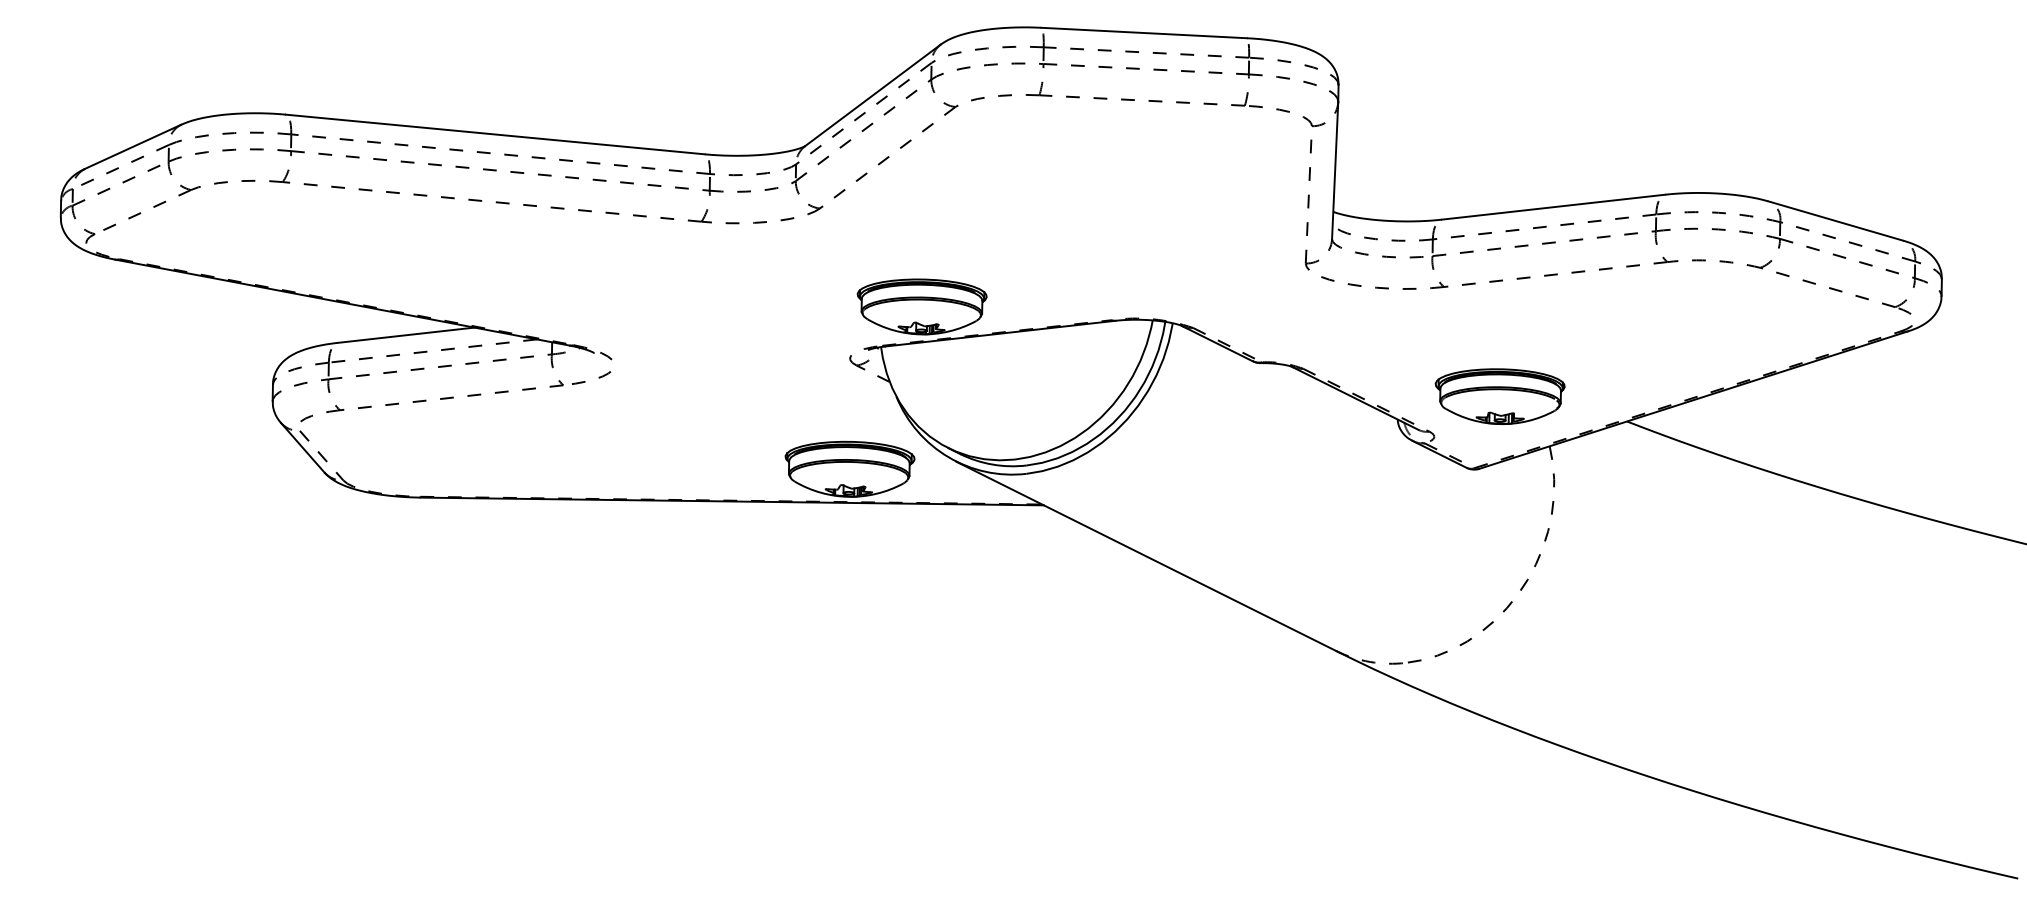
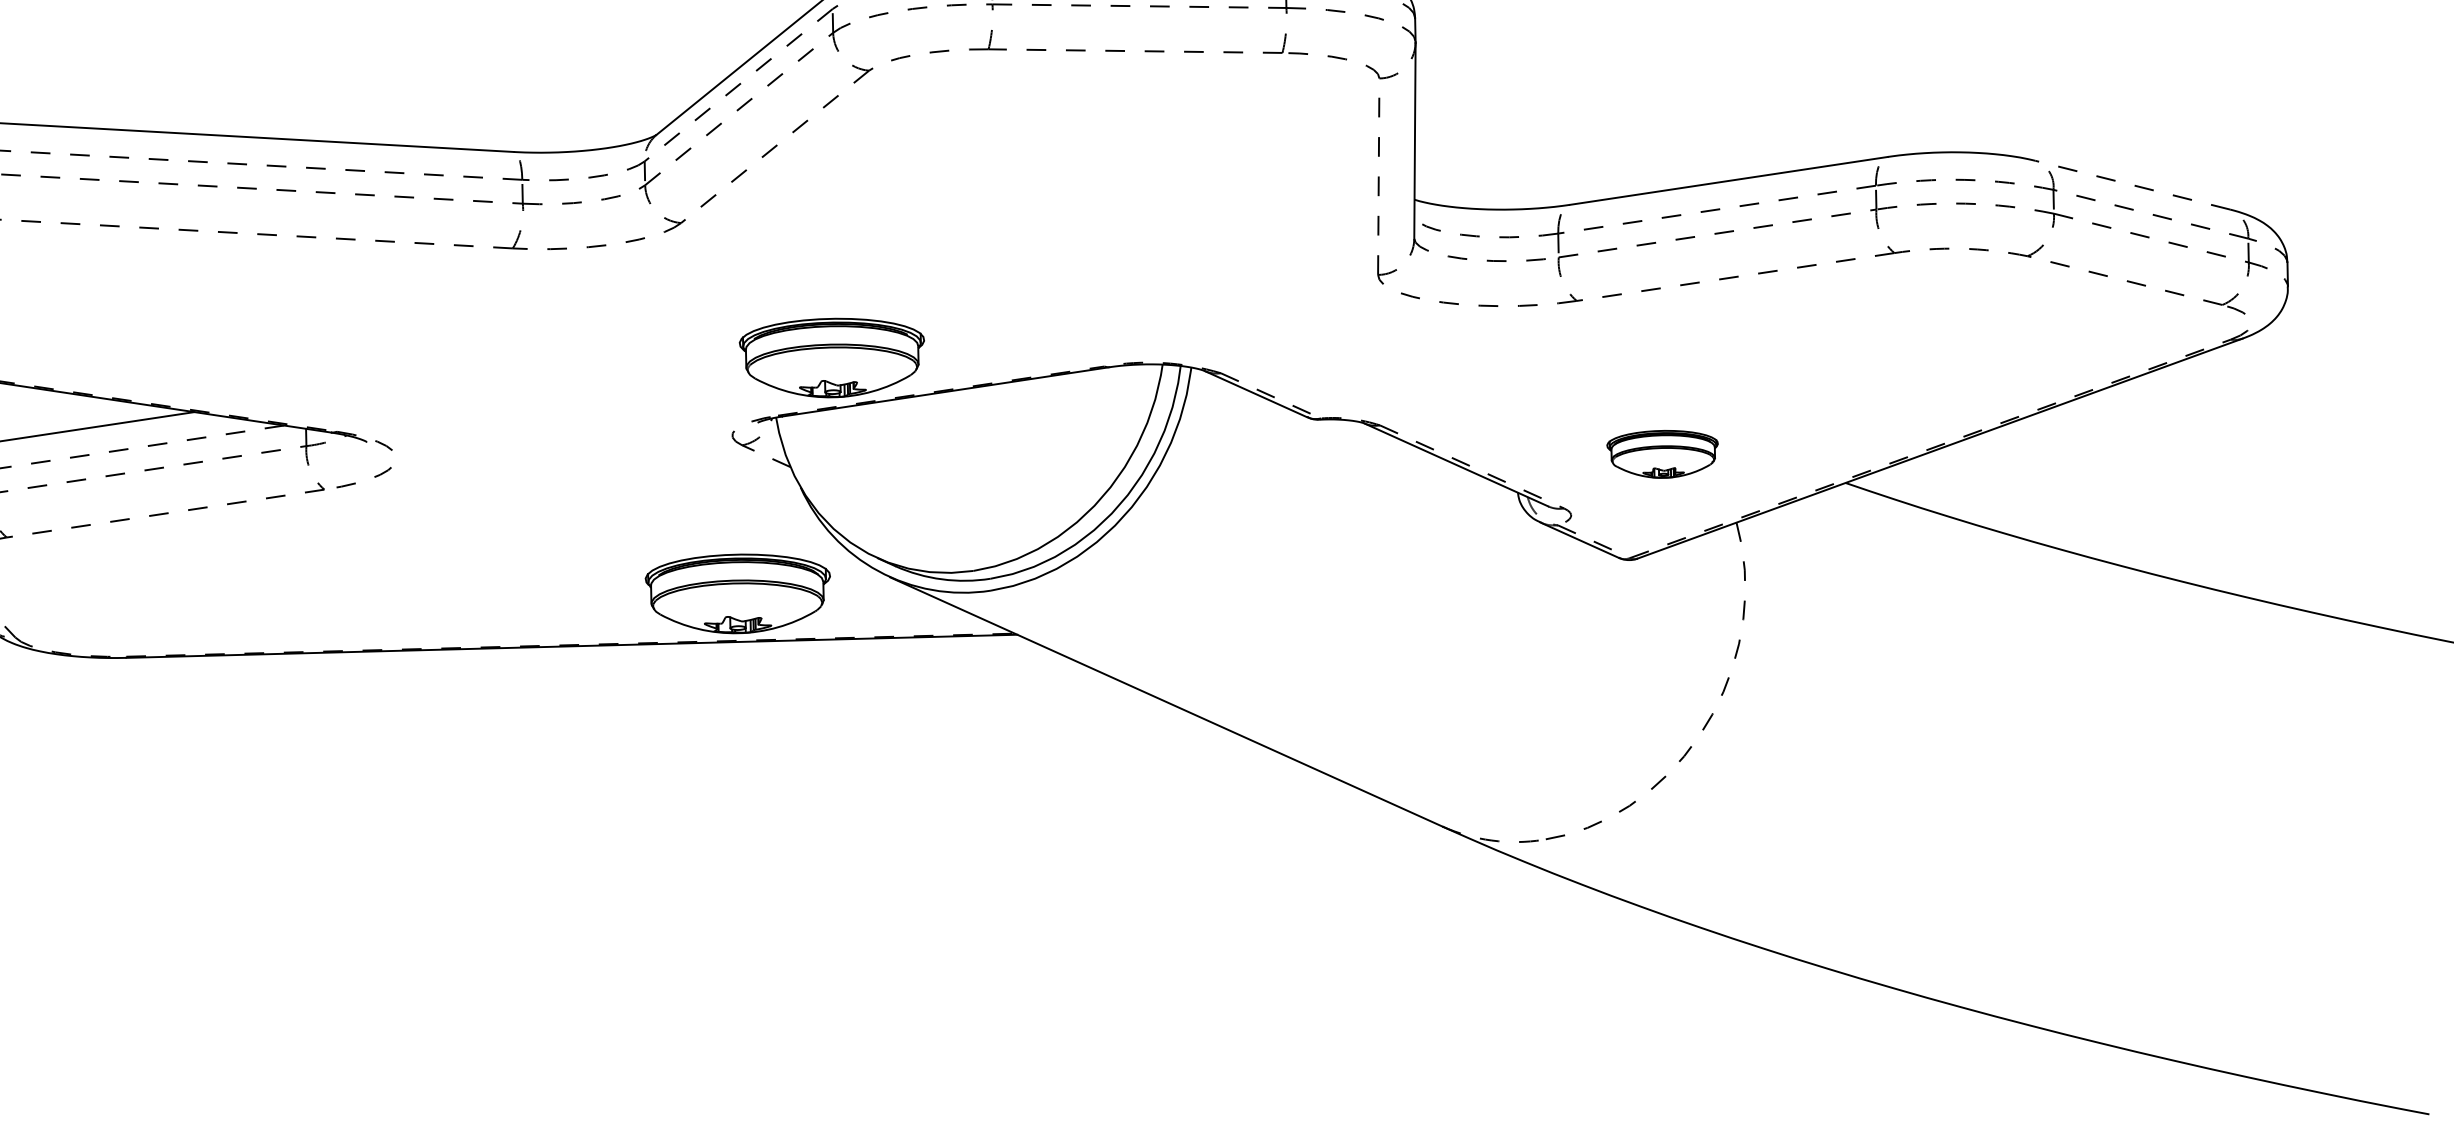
line: (1835, 220) -> (2132, 184), solid -> dashed
part: (1499, 396) -> (1662, 454), size x0.6

